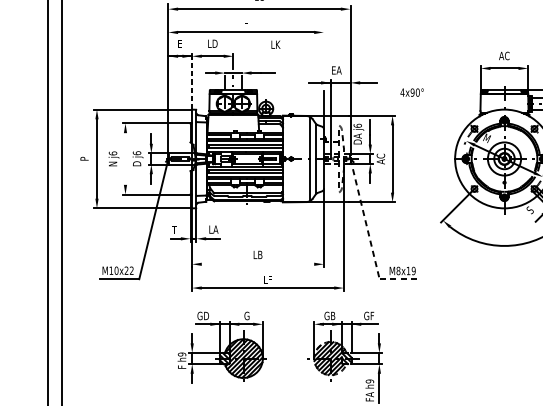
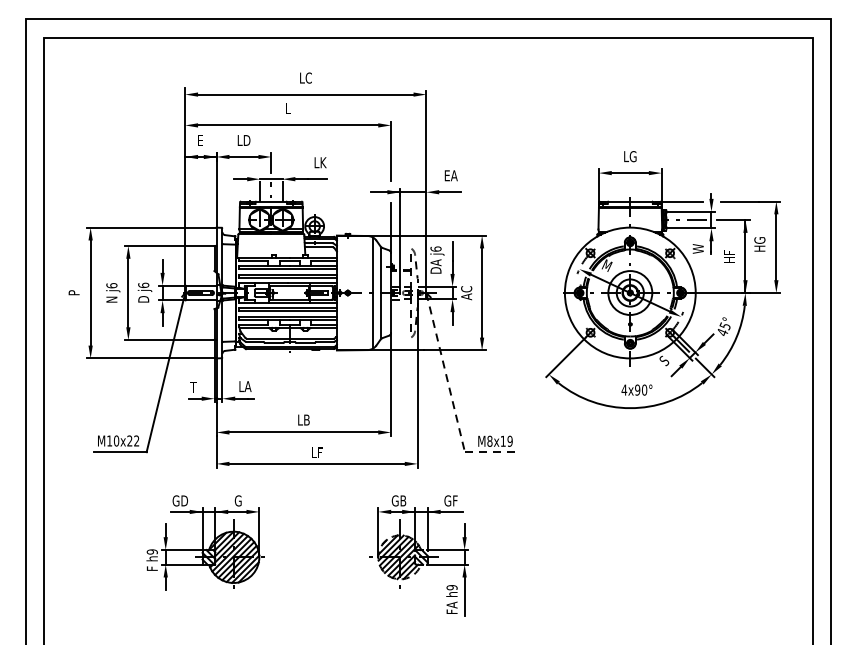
text: (275, 44) -> (320, 162), moved
line: (324, 52) -> (391, 151), added
text: (504, 55) -> (630, 156), AC -> LG
text: (336, 70) -> (450, 175), moved
line: (192, 81) -> (216, 190), dashed -> solid
text: (411, 92) -> (636, 389), moved
line: (125, 158) -> (128, 292), added
line: (257, 264) -> (303, 432), added
part: (222, 347) -> (205, 542), moved

